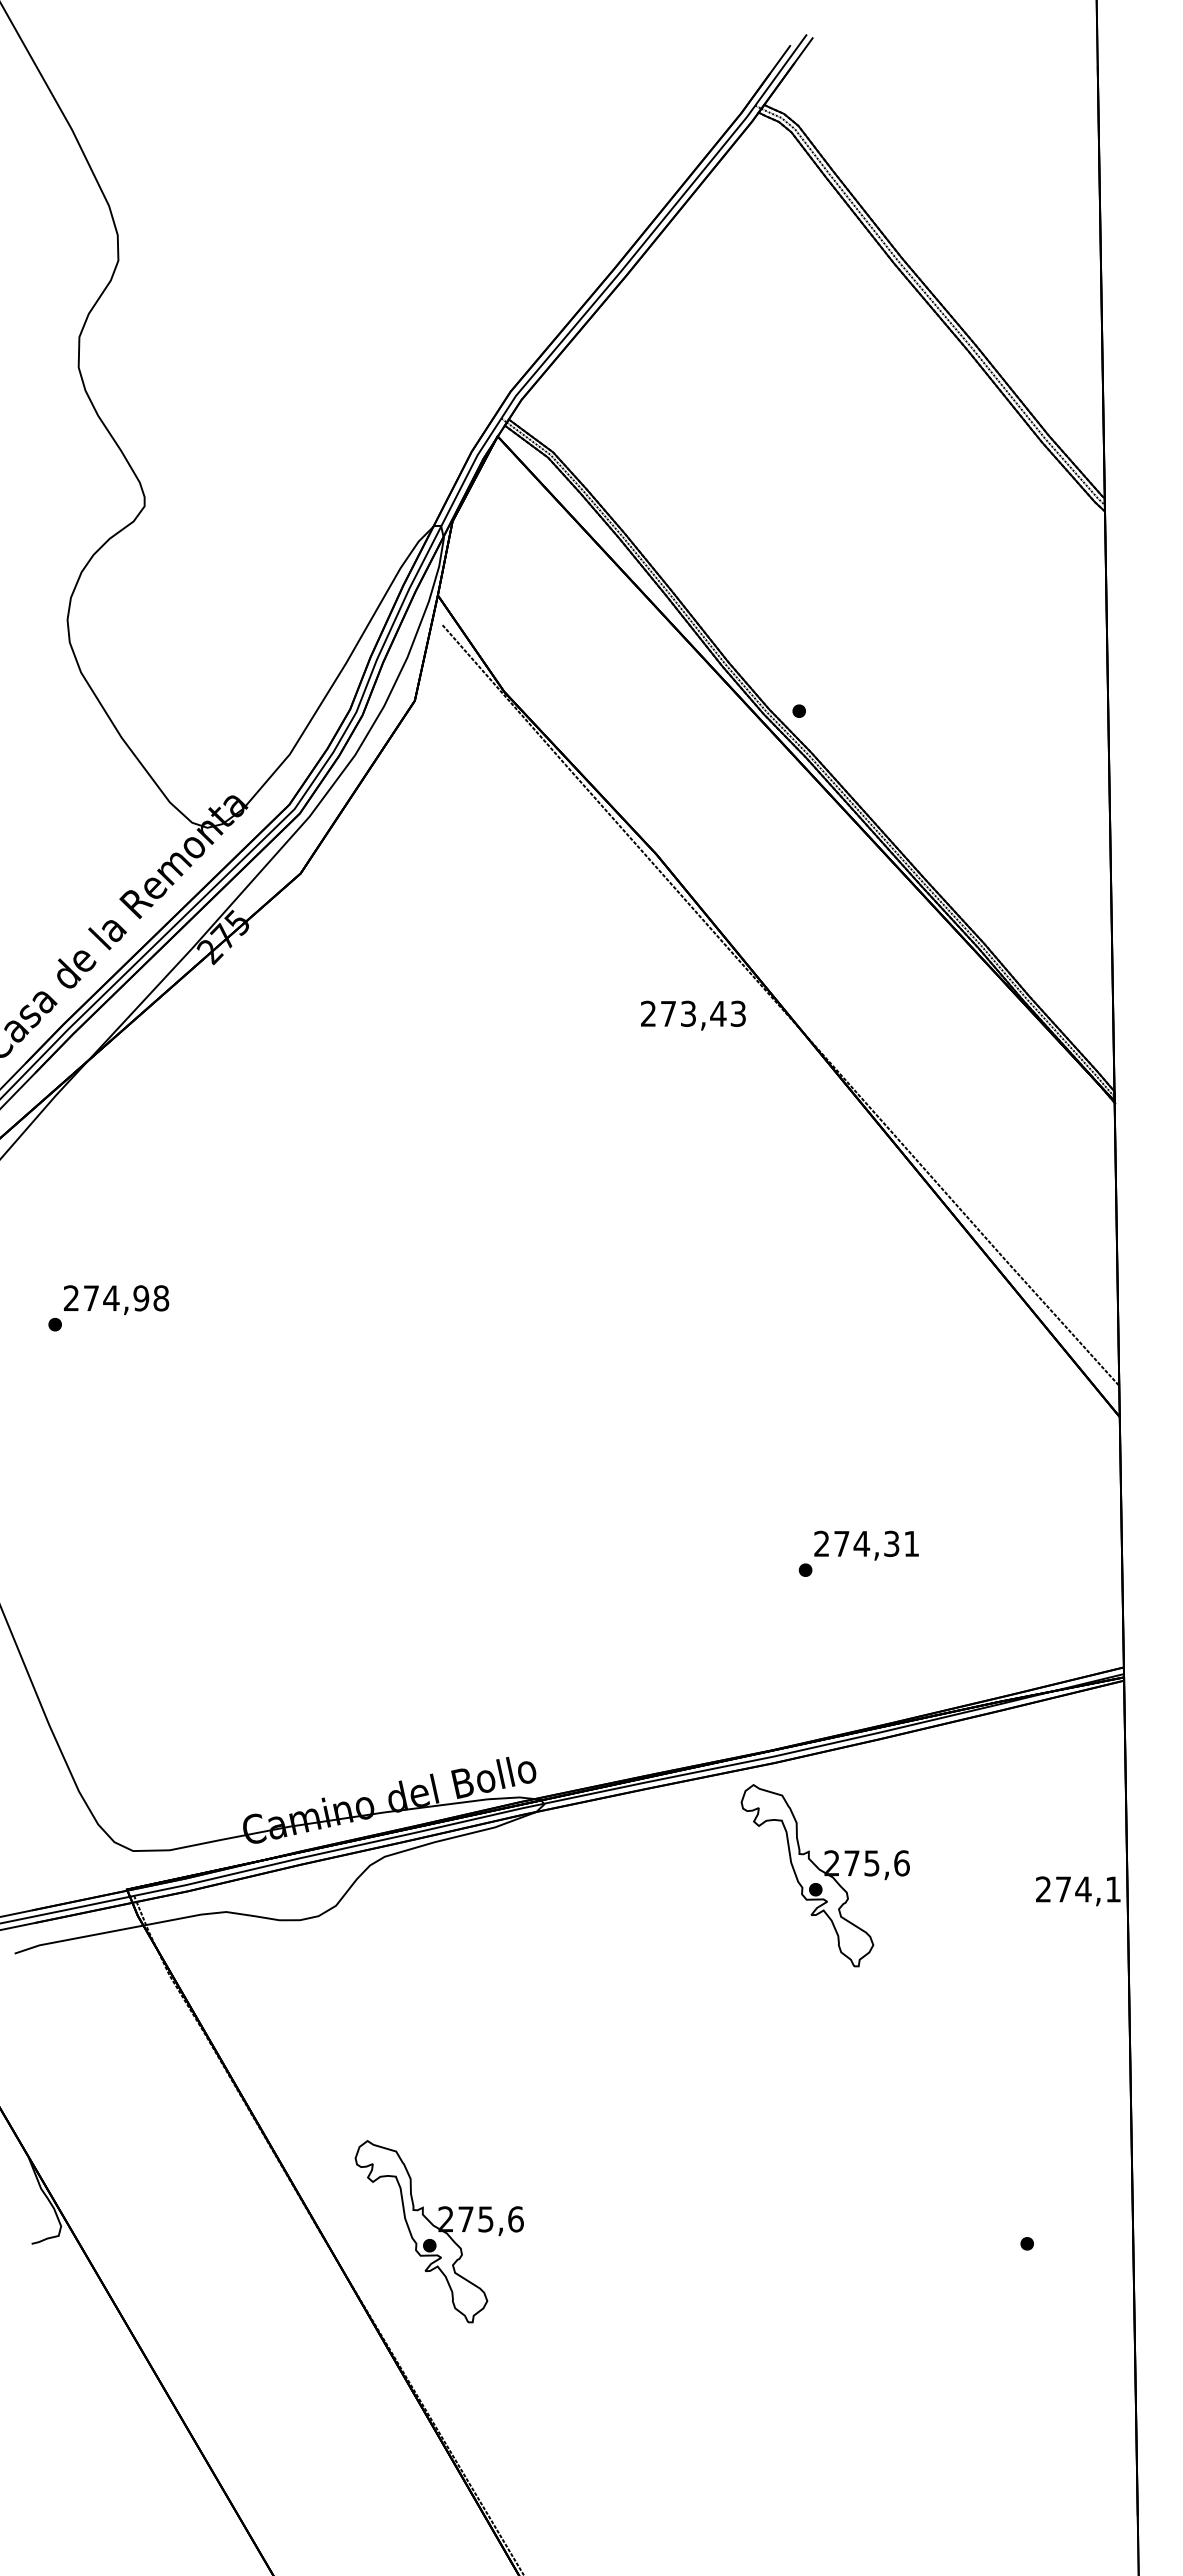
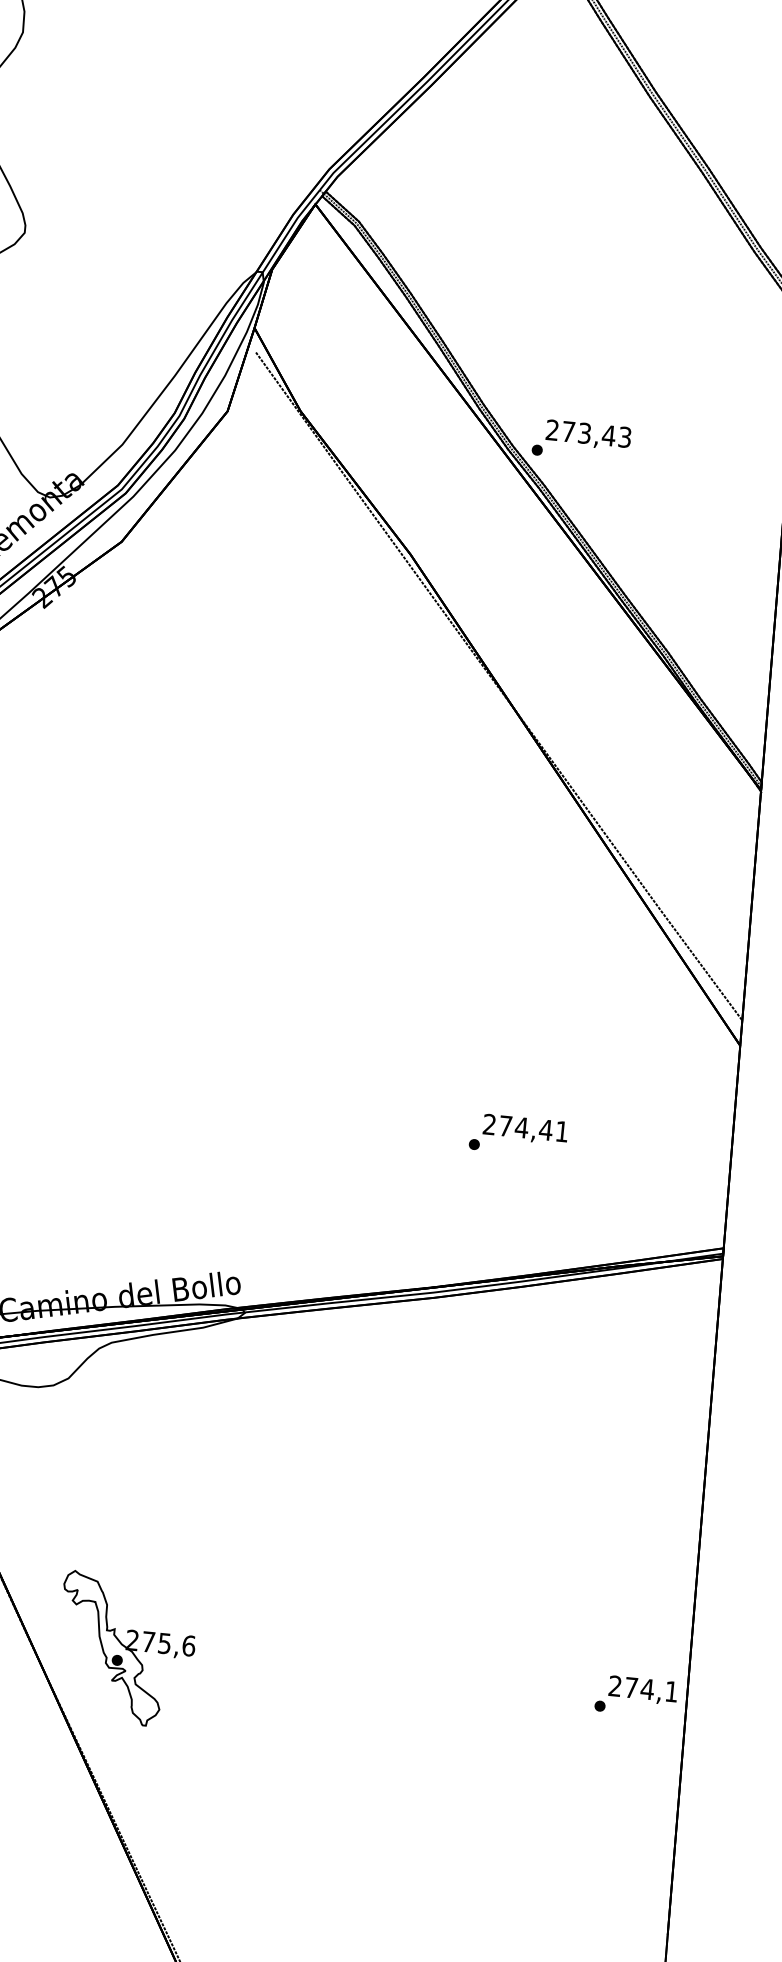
text: (693, 1015) -> (588, 435), moved
text: (891, 1543) -> (545, 1129), 274,31 -> 274,41
part: (824, 1875) -> (465, 1392), removed
text: (1078, 1891) -> (643, 1690), moved

